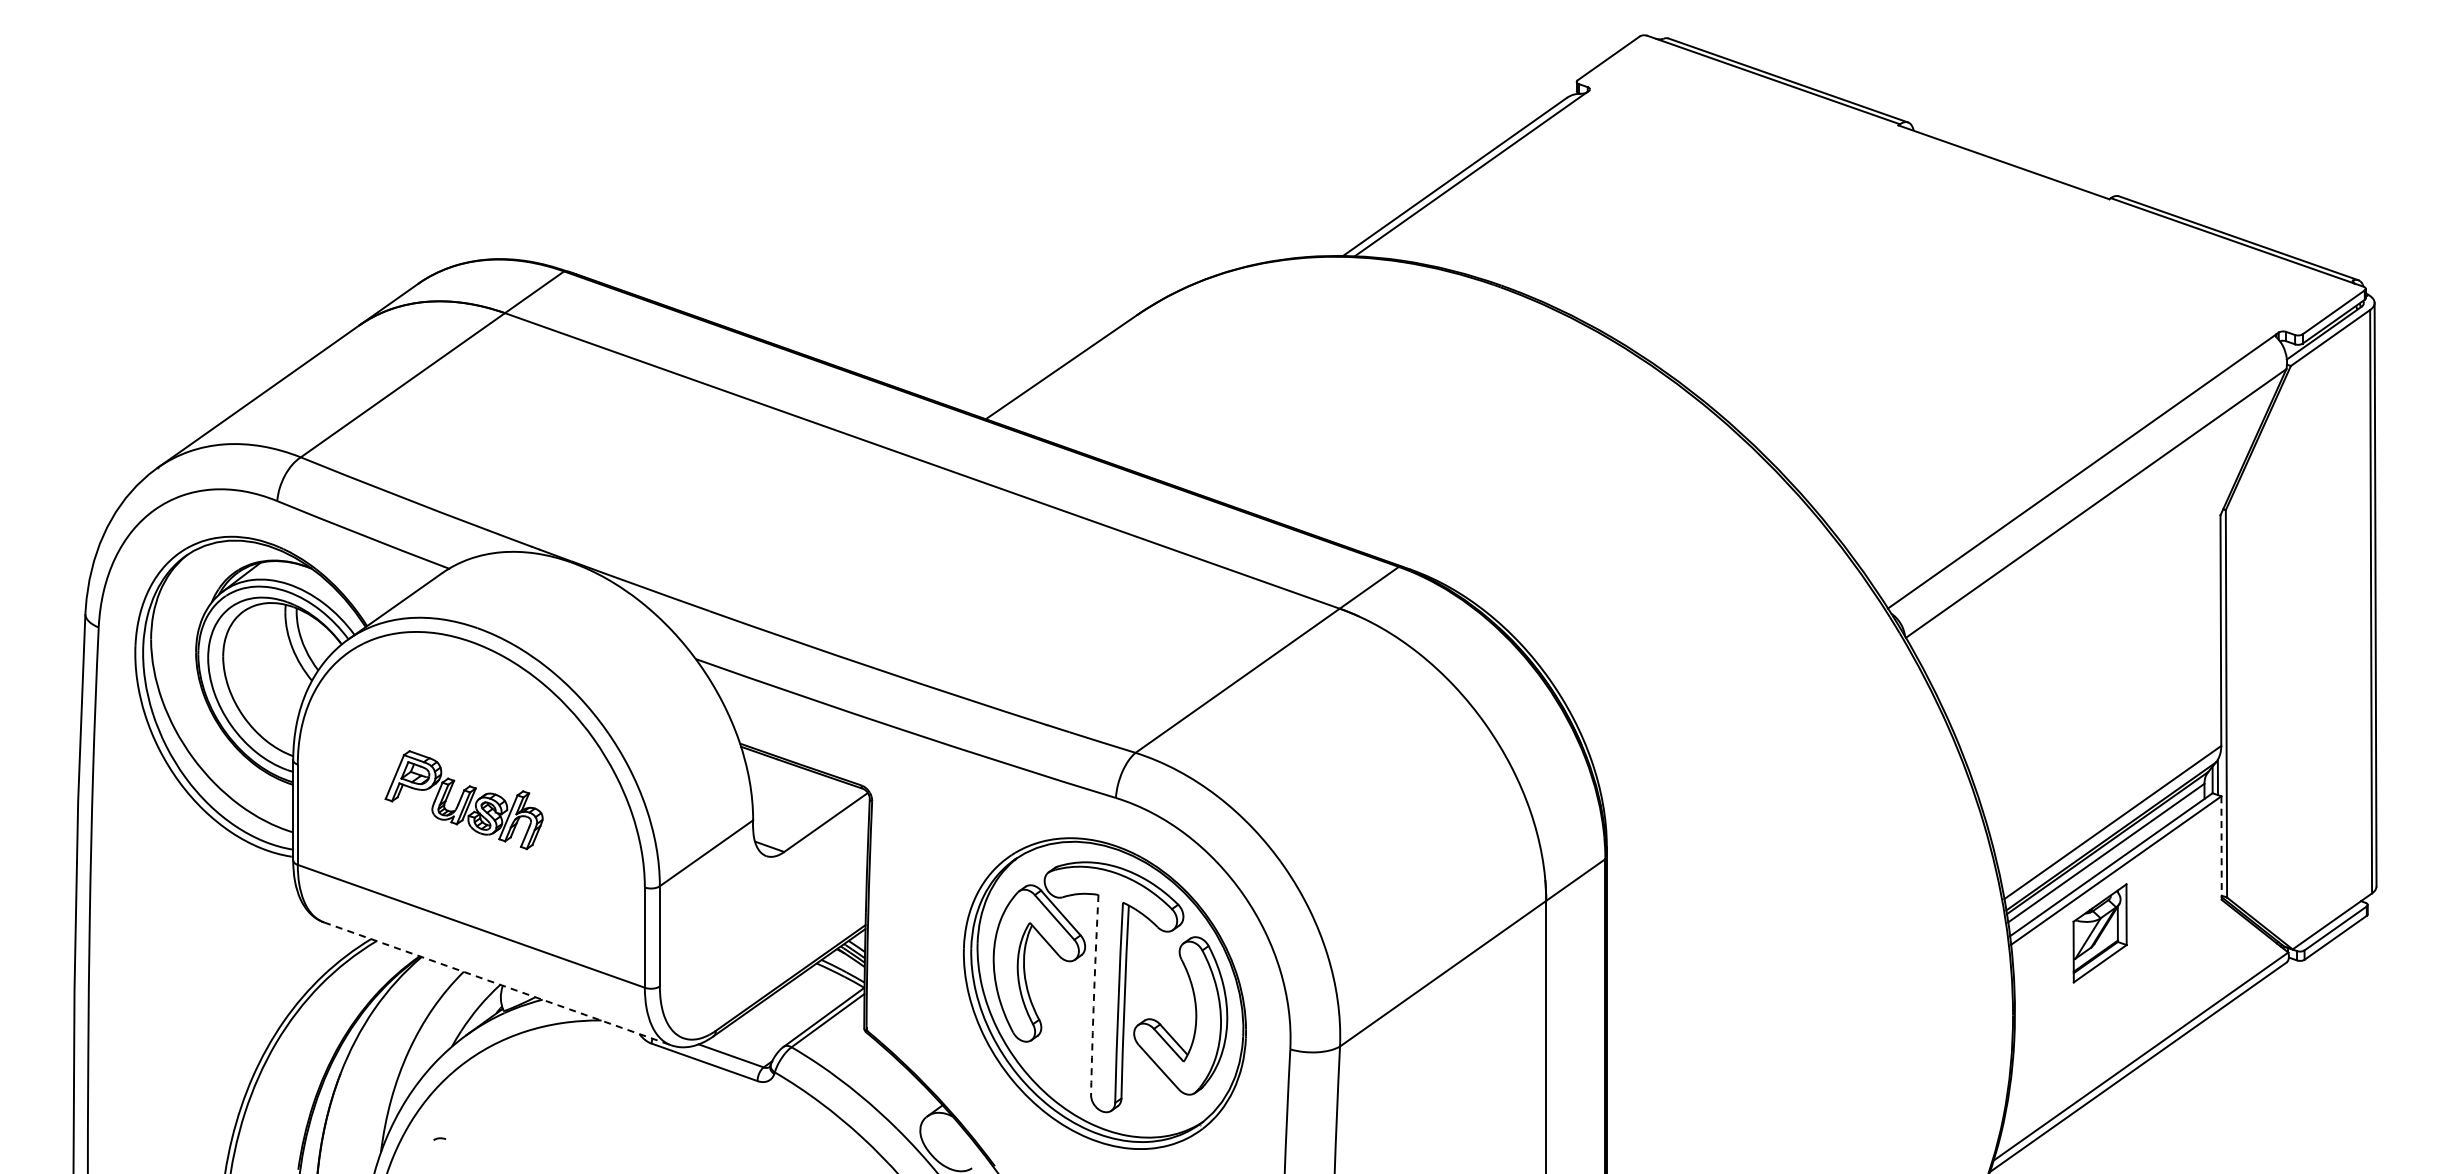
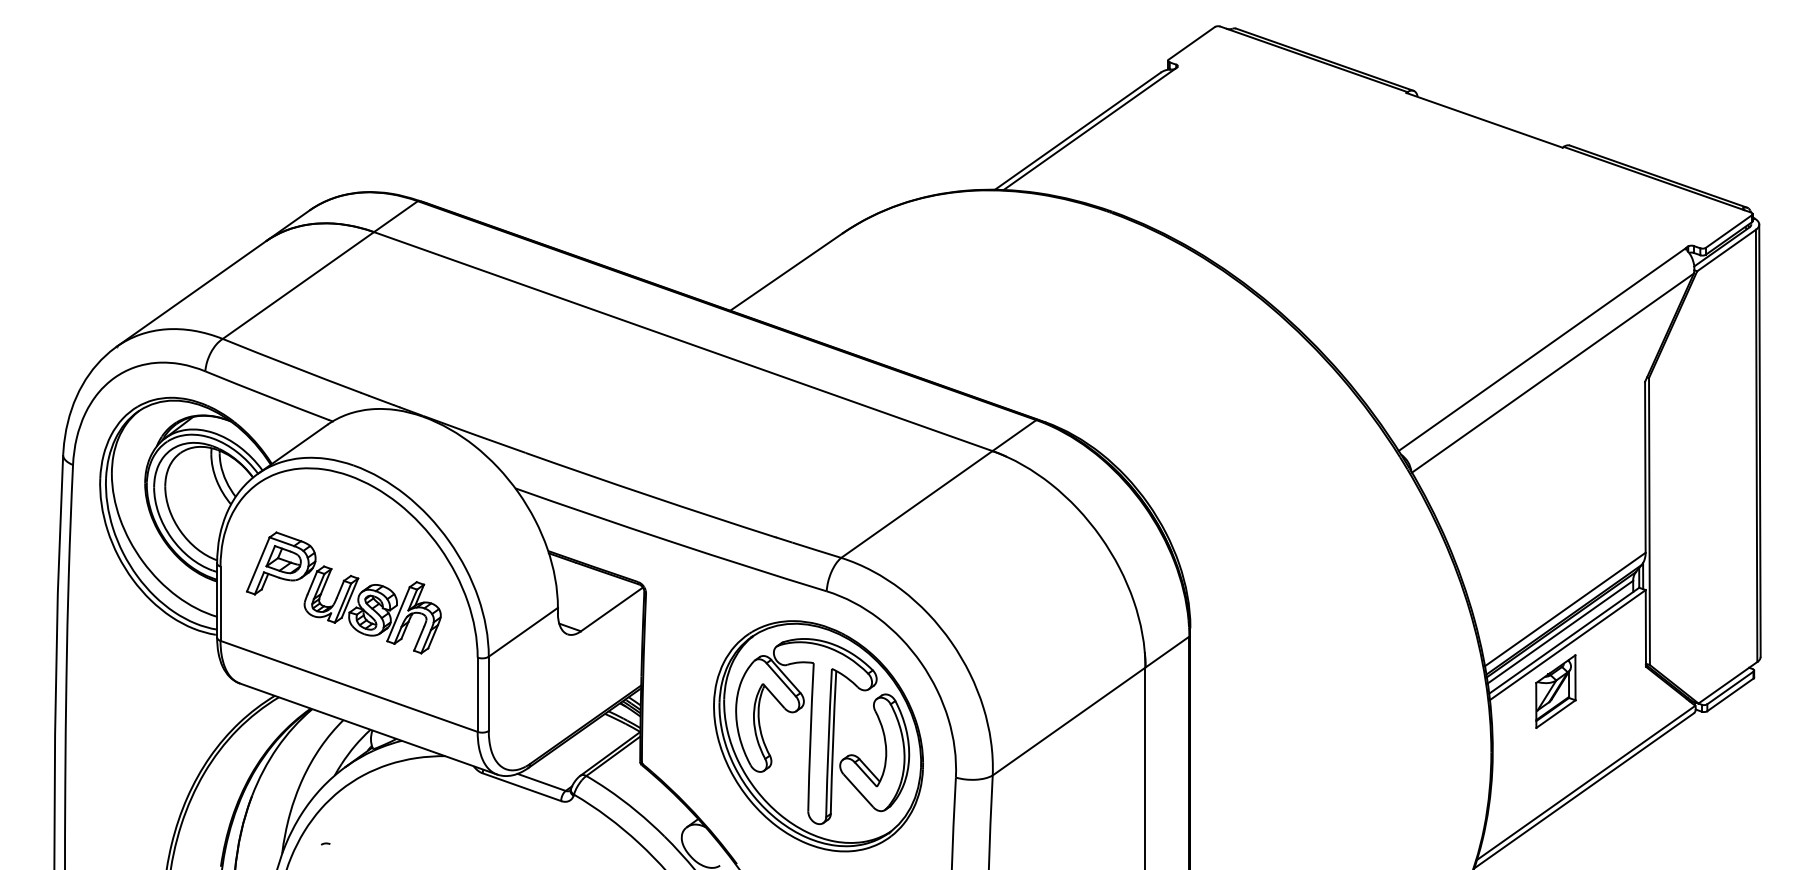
part: (463, 799) -> (343, 592), size x1.67
line: (2221, 848) -> (1645, 628), dashed -> solid
line: (498, 984) -> (369, 729), dashed -> solid
arc: (1094, 994) -> (810, 736), dashed -> solid

